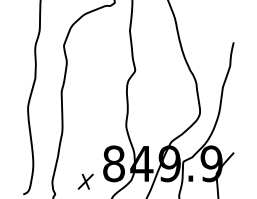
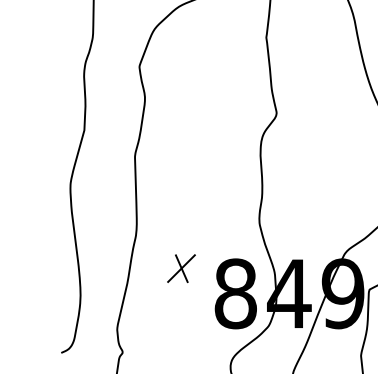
part: (85, 181) -> (180, 268), moved

